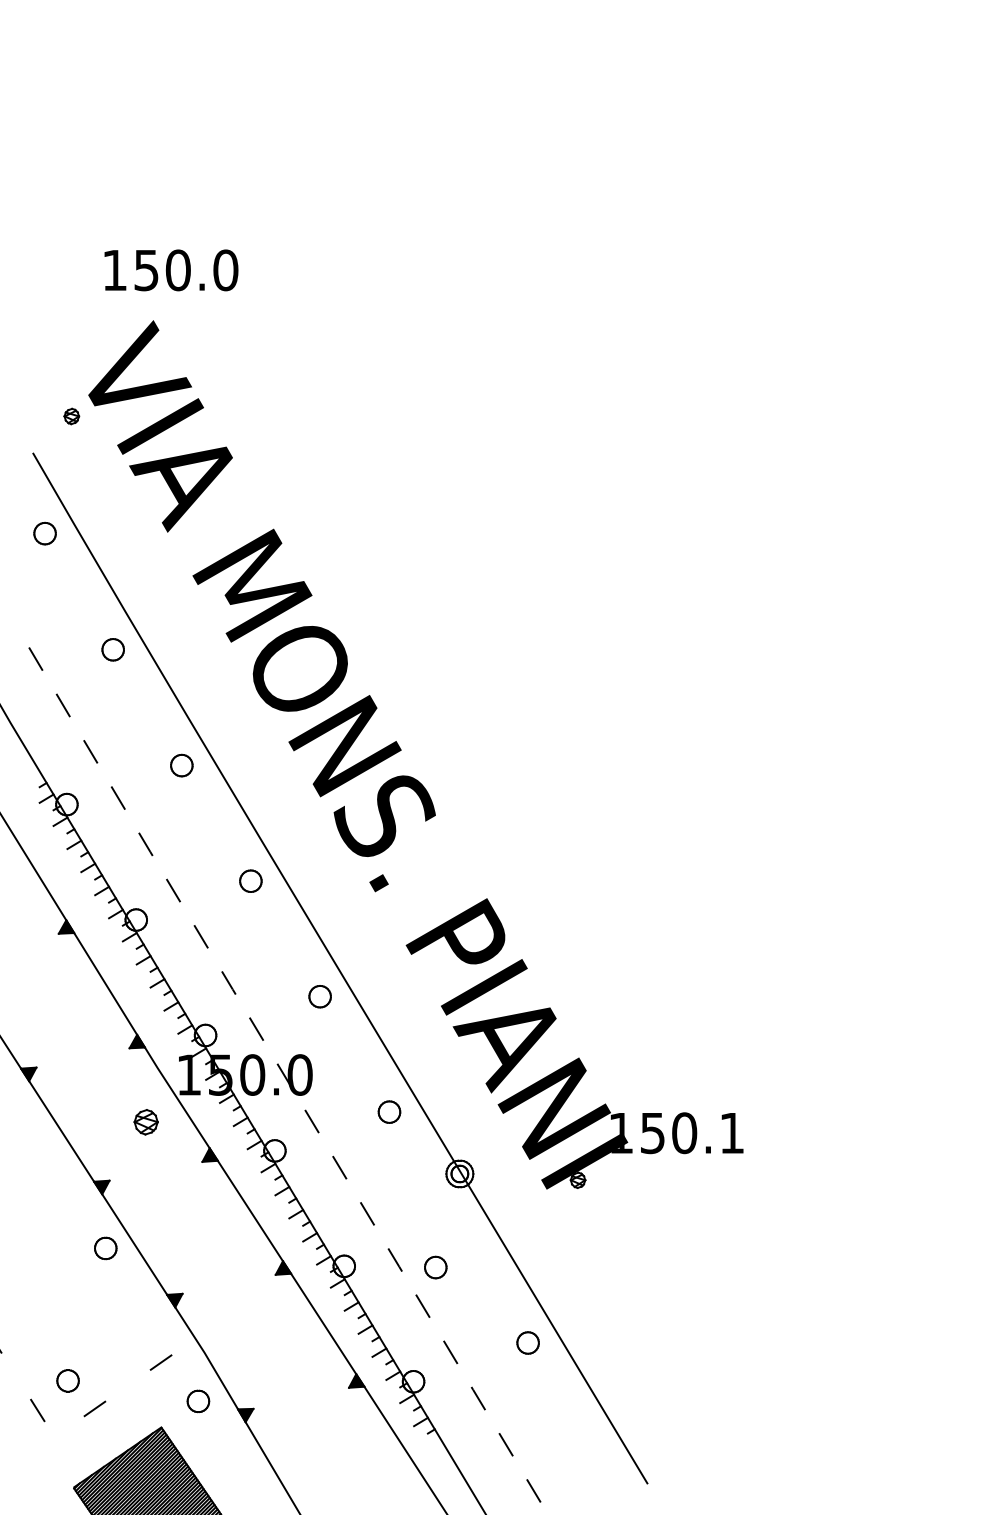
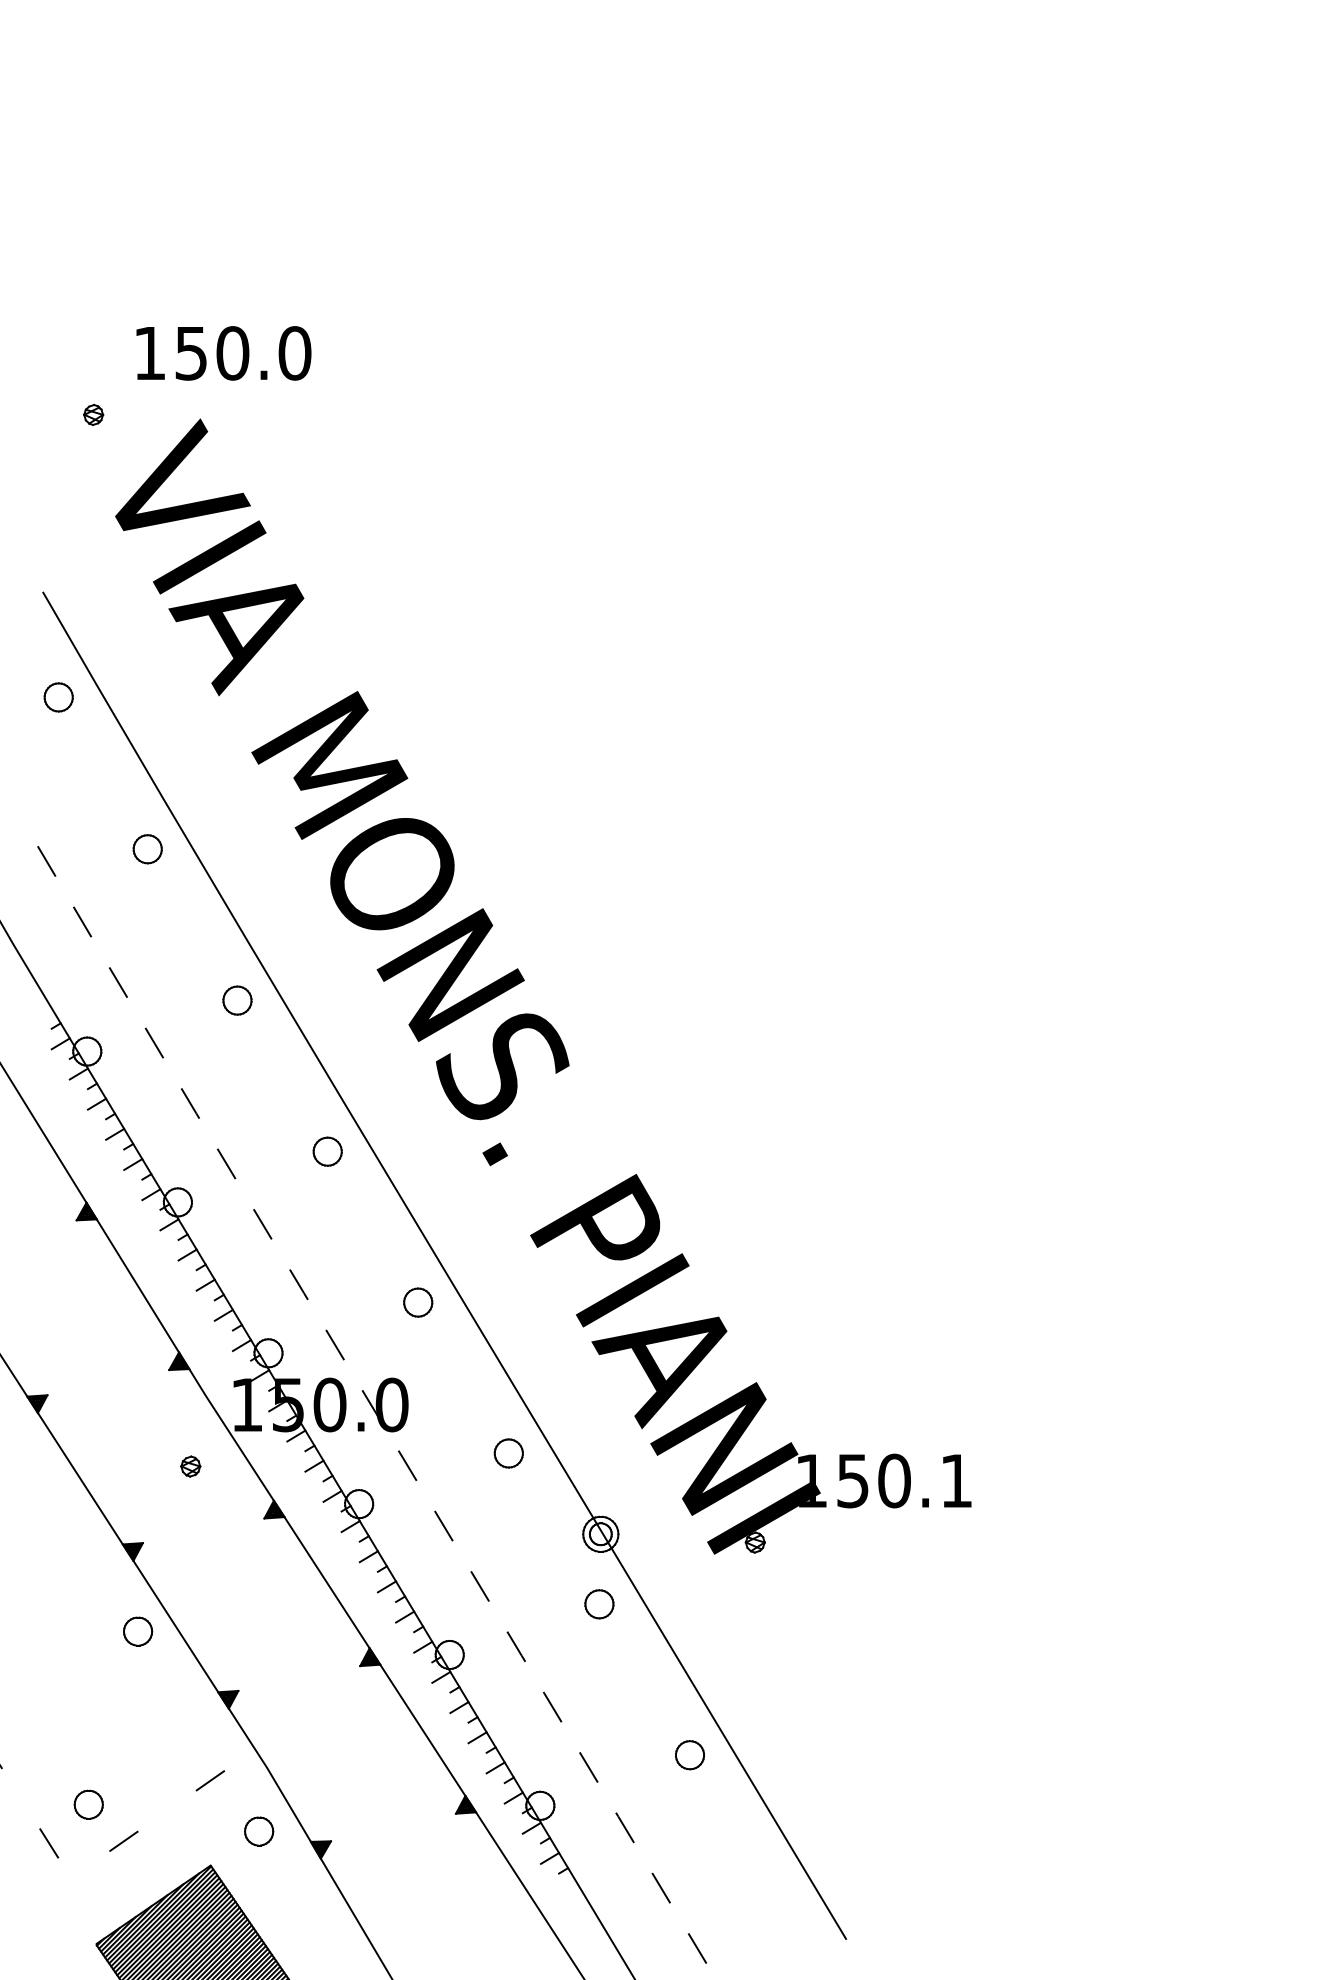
part: (71, 416) -> (93, 414), moved
part: (145, 1121) -> (189, 1465), size x0.62
part: (435, 1267) -> (599, 1604), moved

